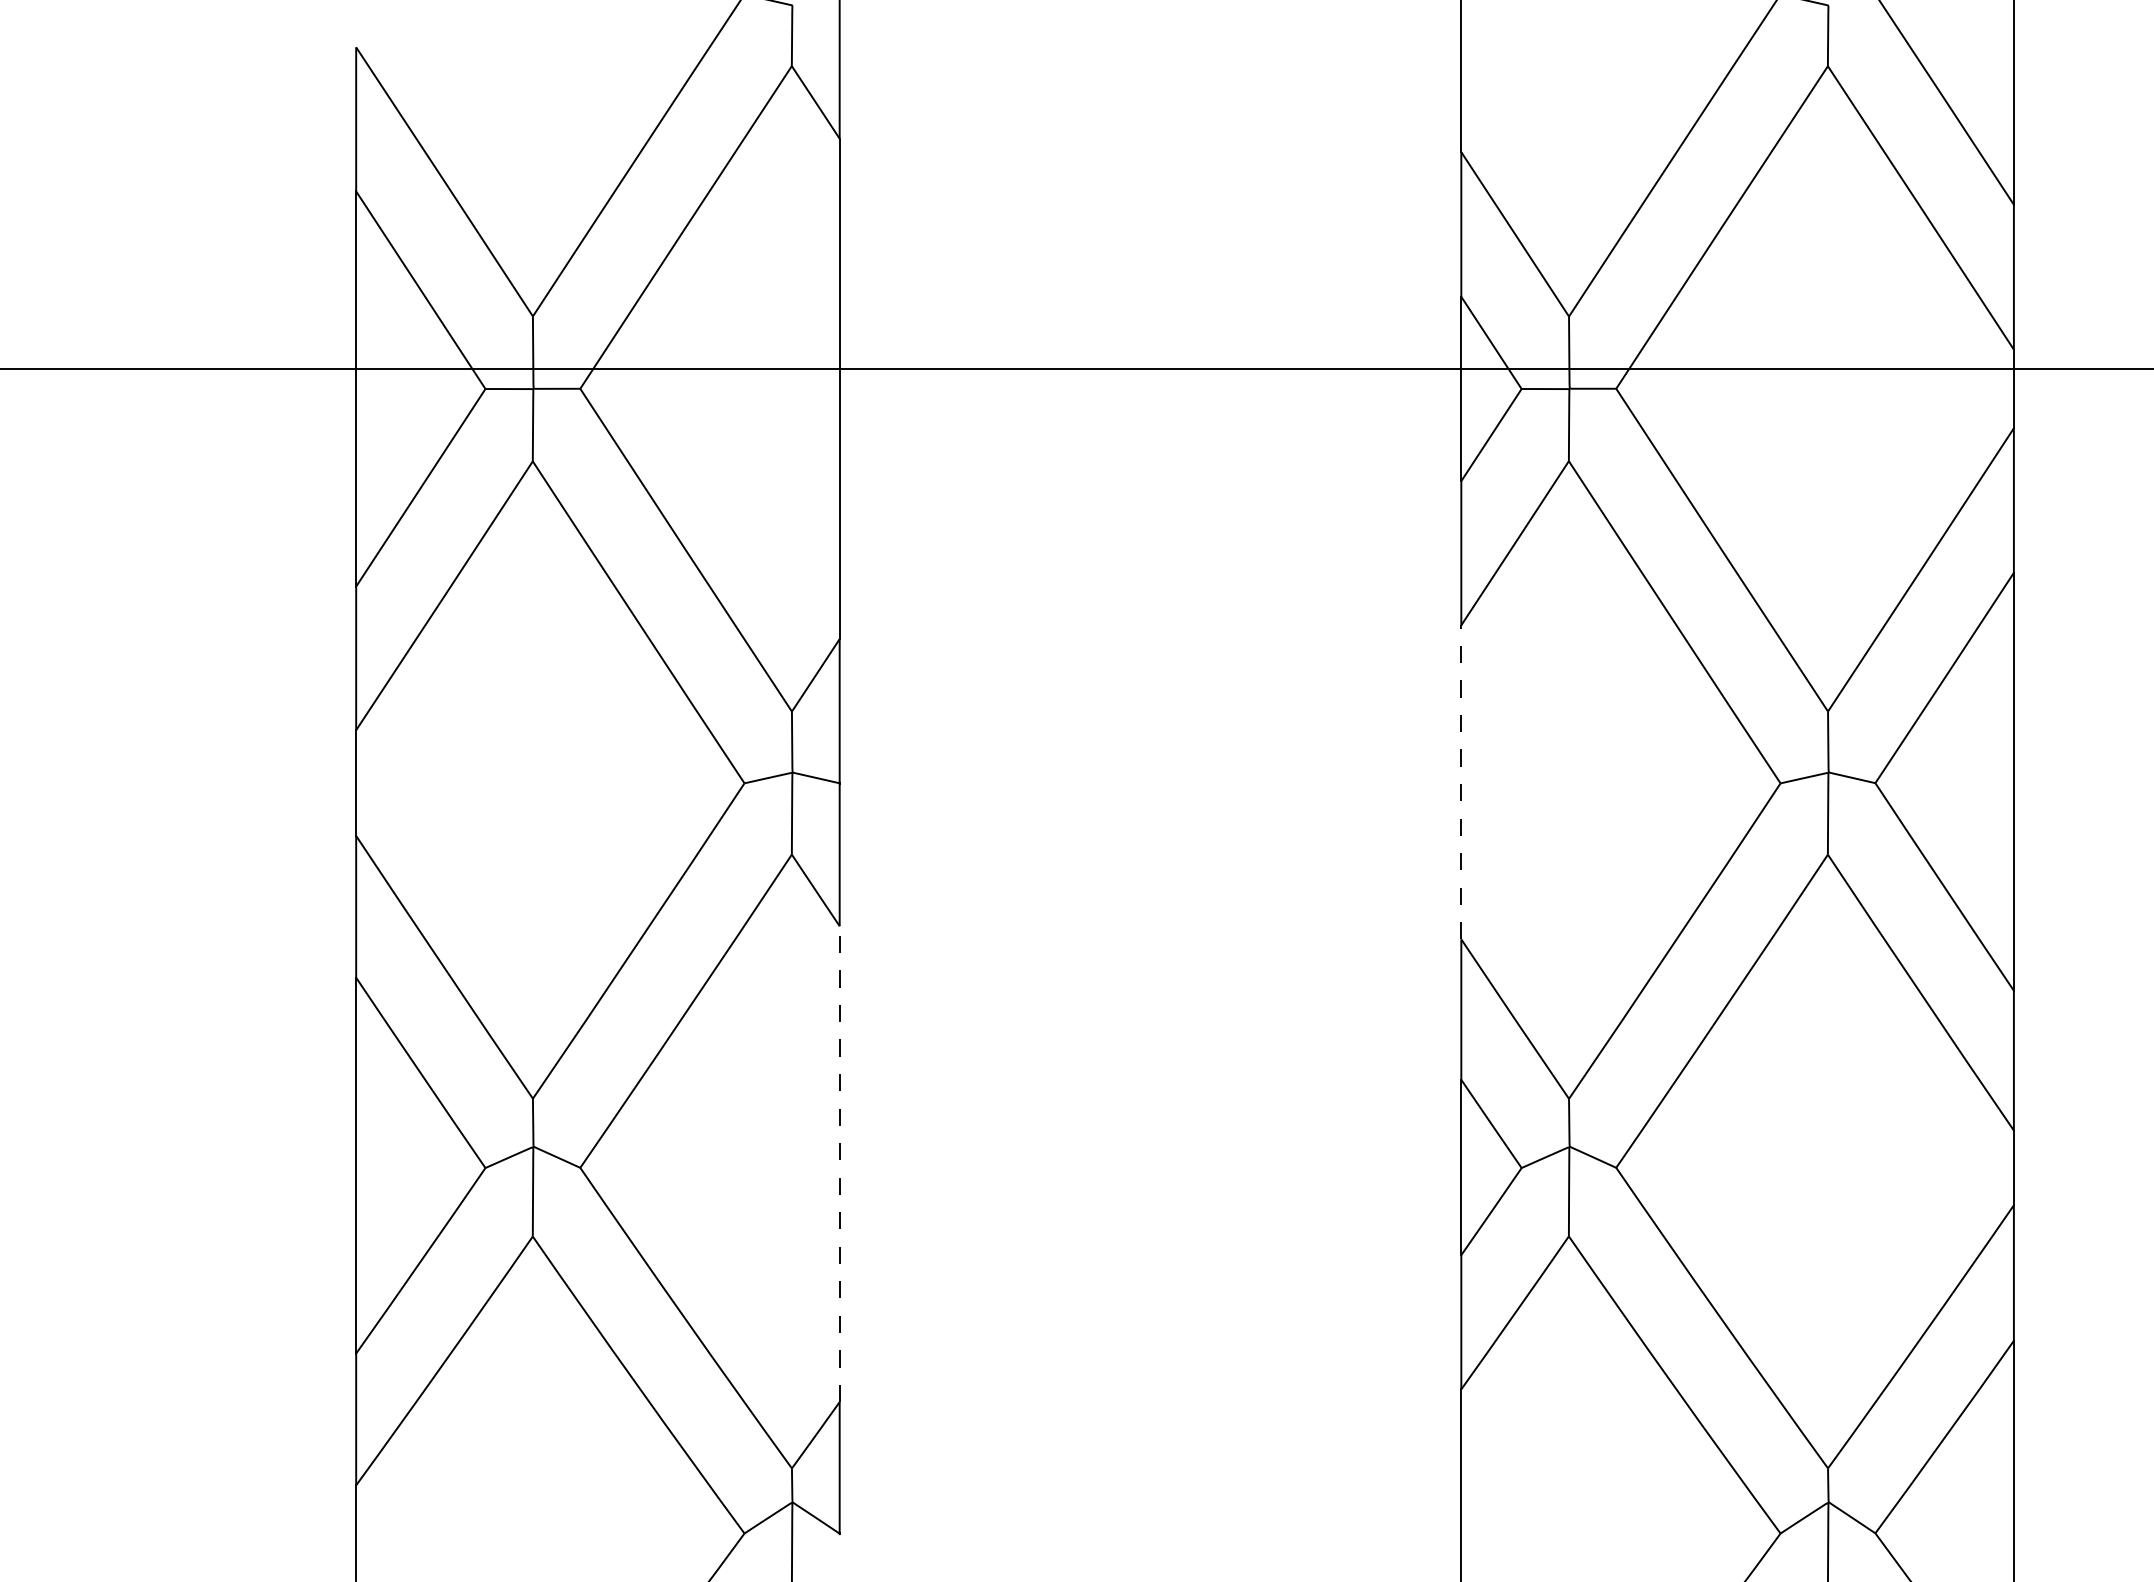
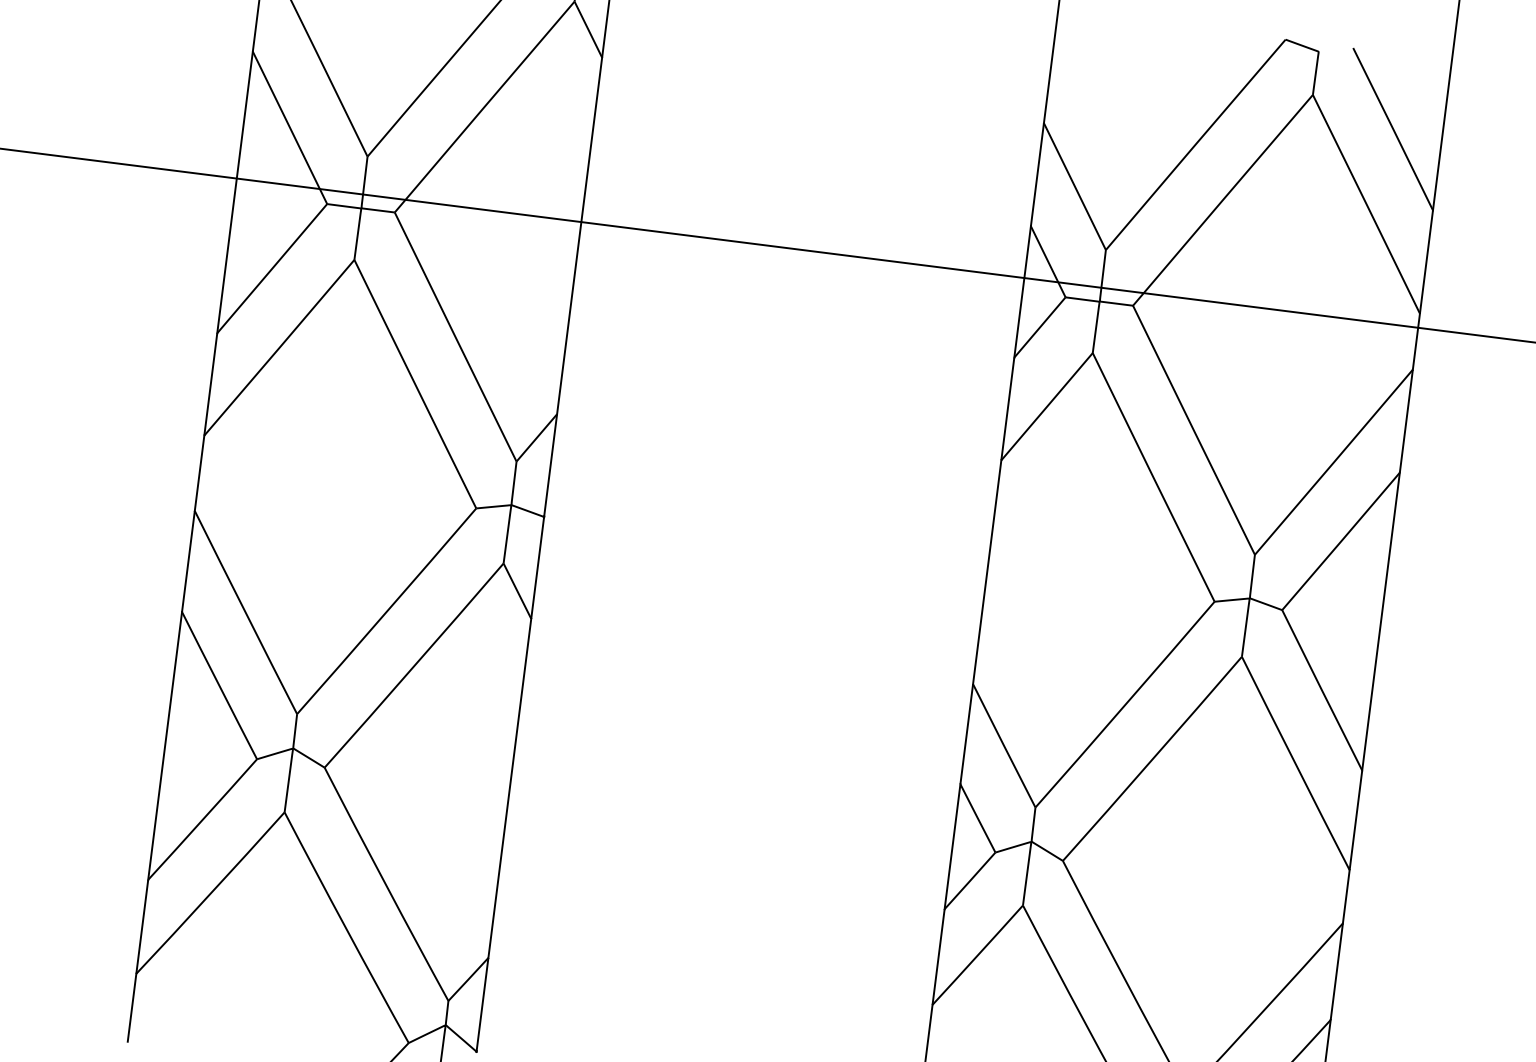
line: (1461, 781) -> (987, 571), dashed -> solid
line: (839, 1164) -> (509, 788), dashed -> solid

